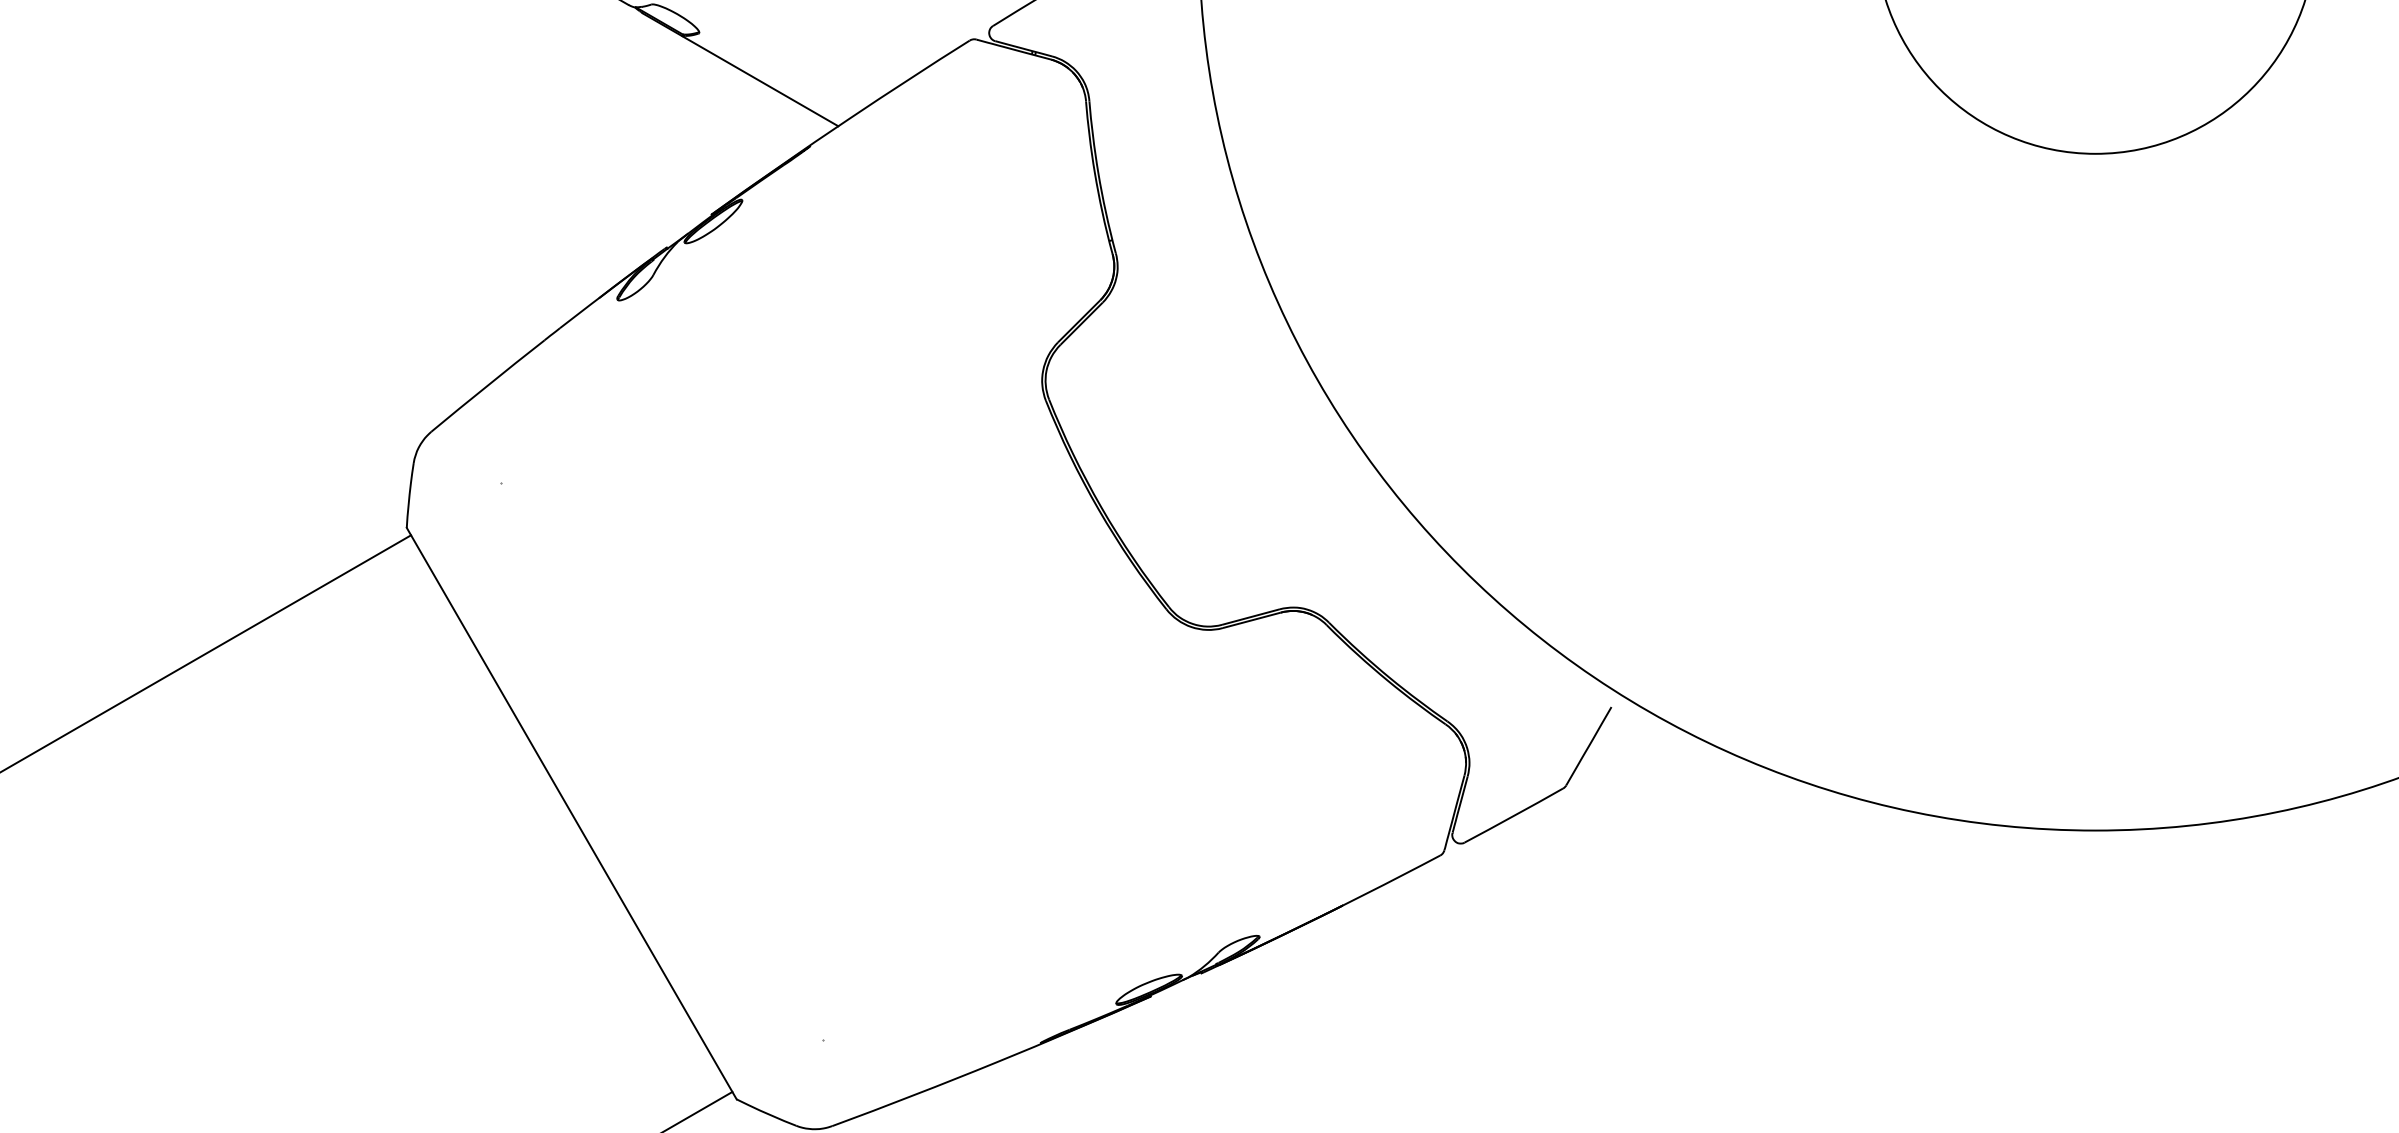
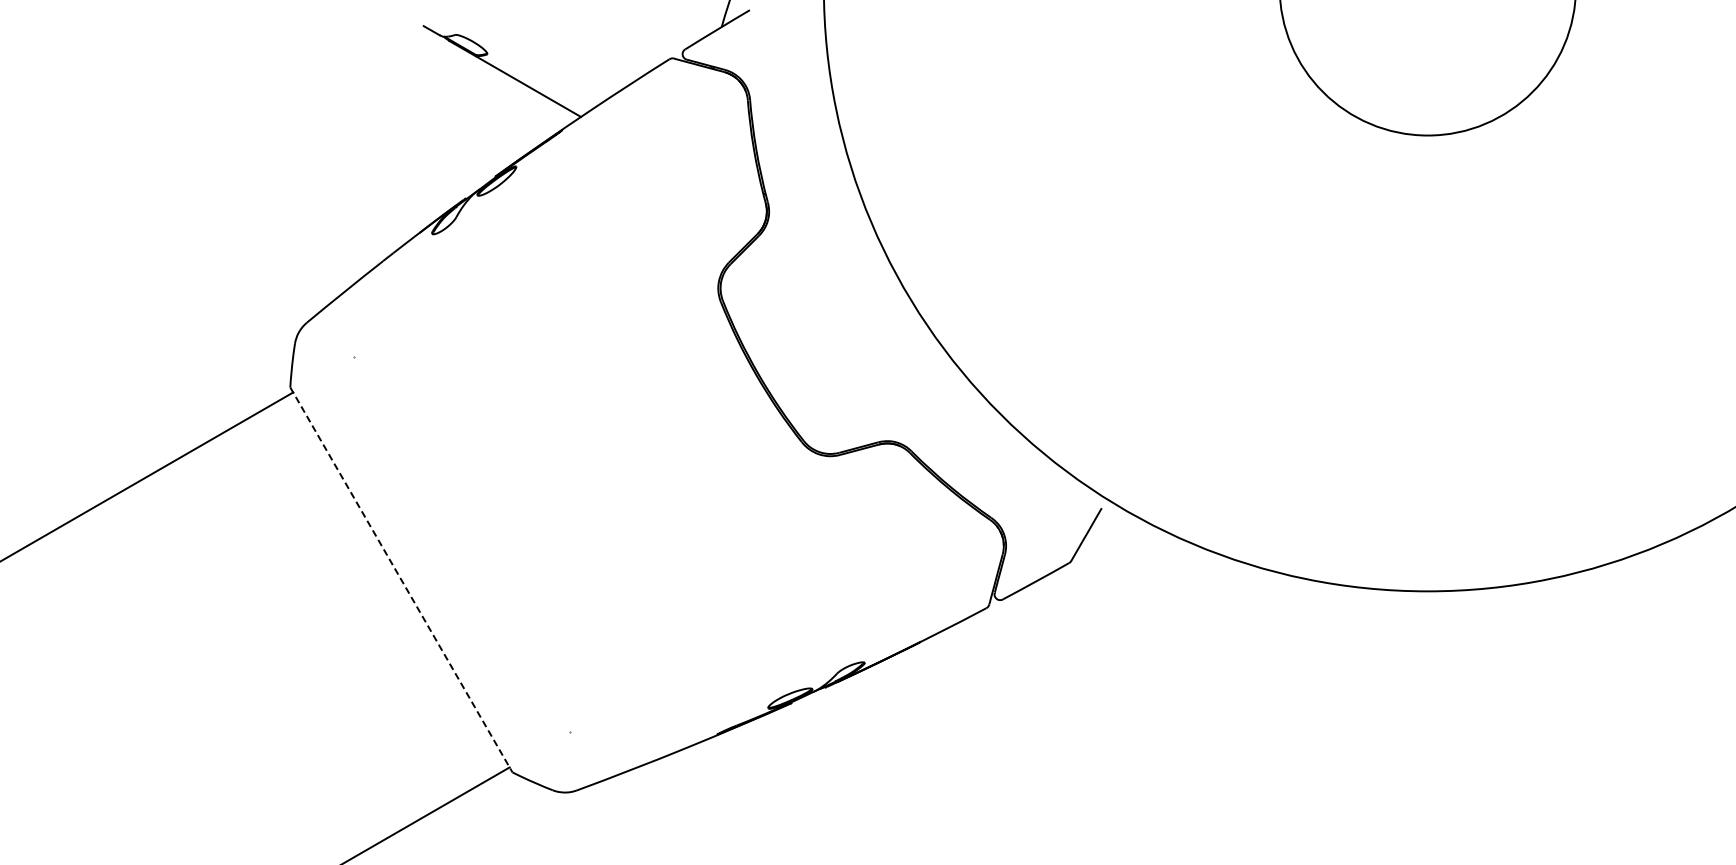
line: (571, 814) -> (401, 580), solid -> dashed

